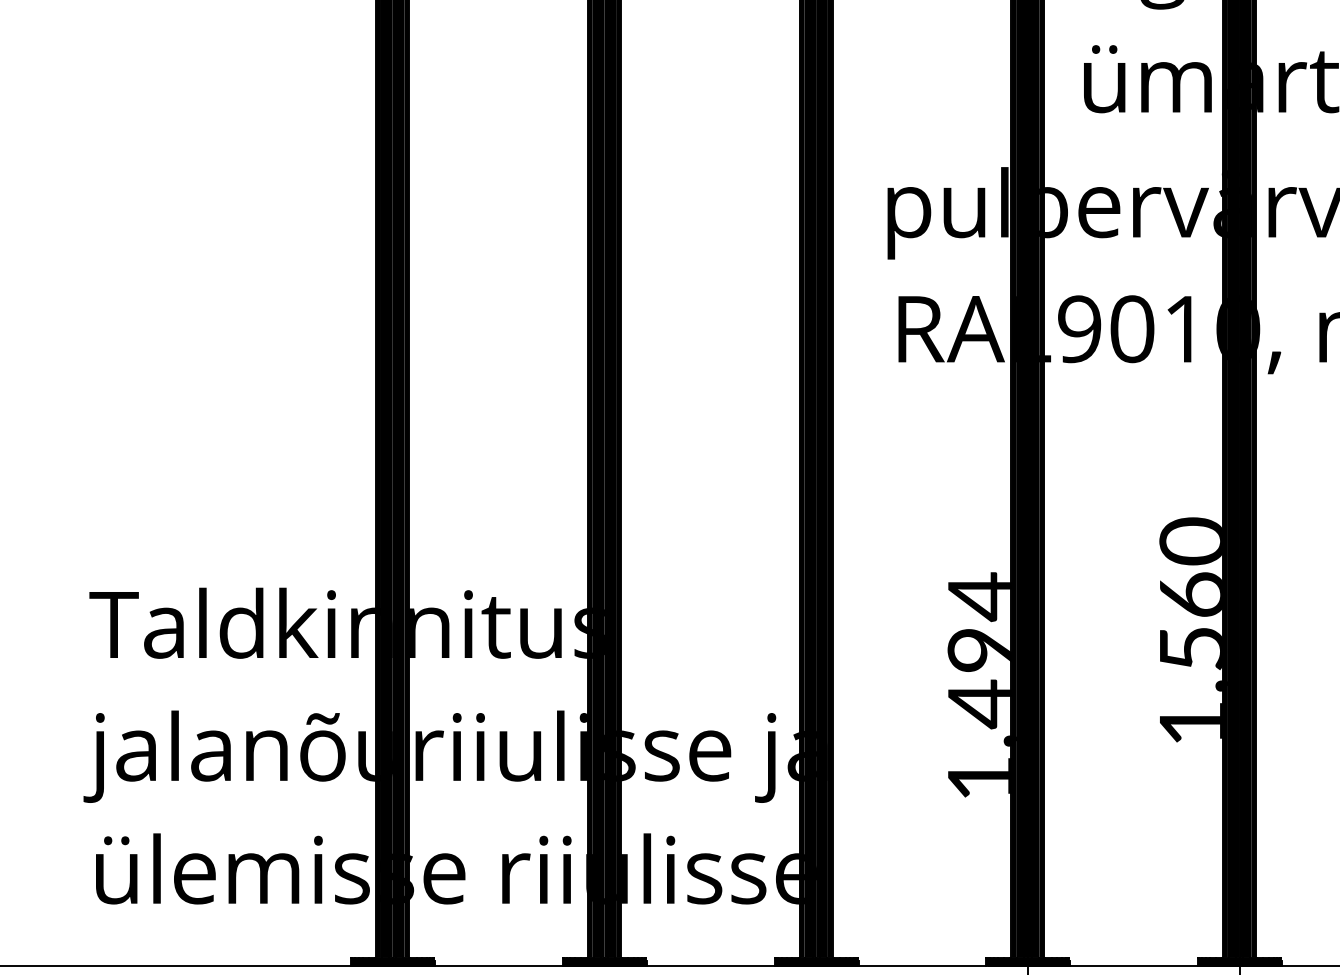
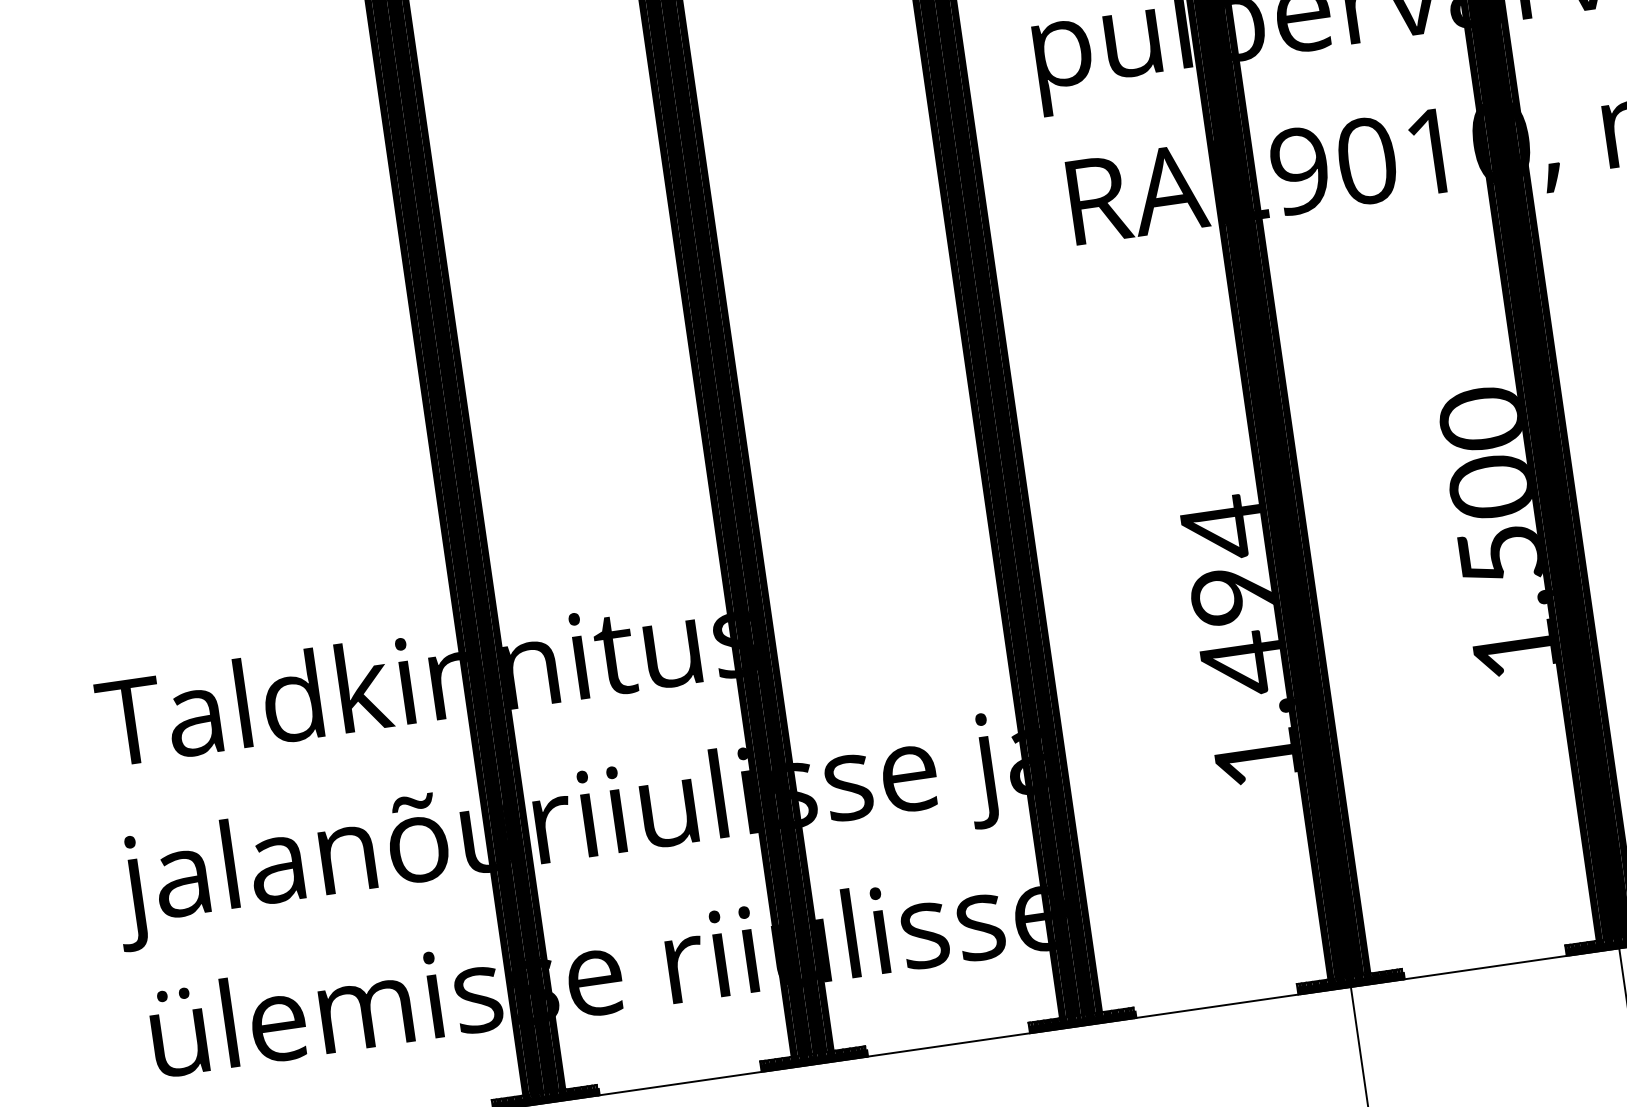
text: (1190, 595) -> (1489, 487), 1,560 -> 1,500

